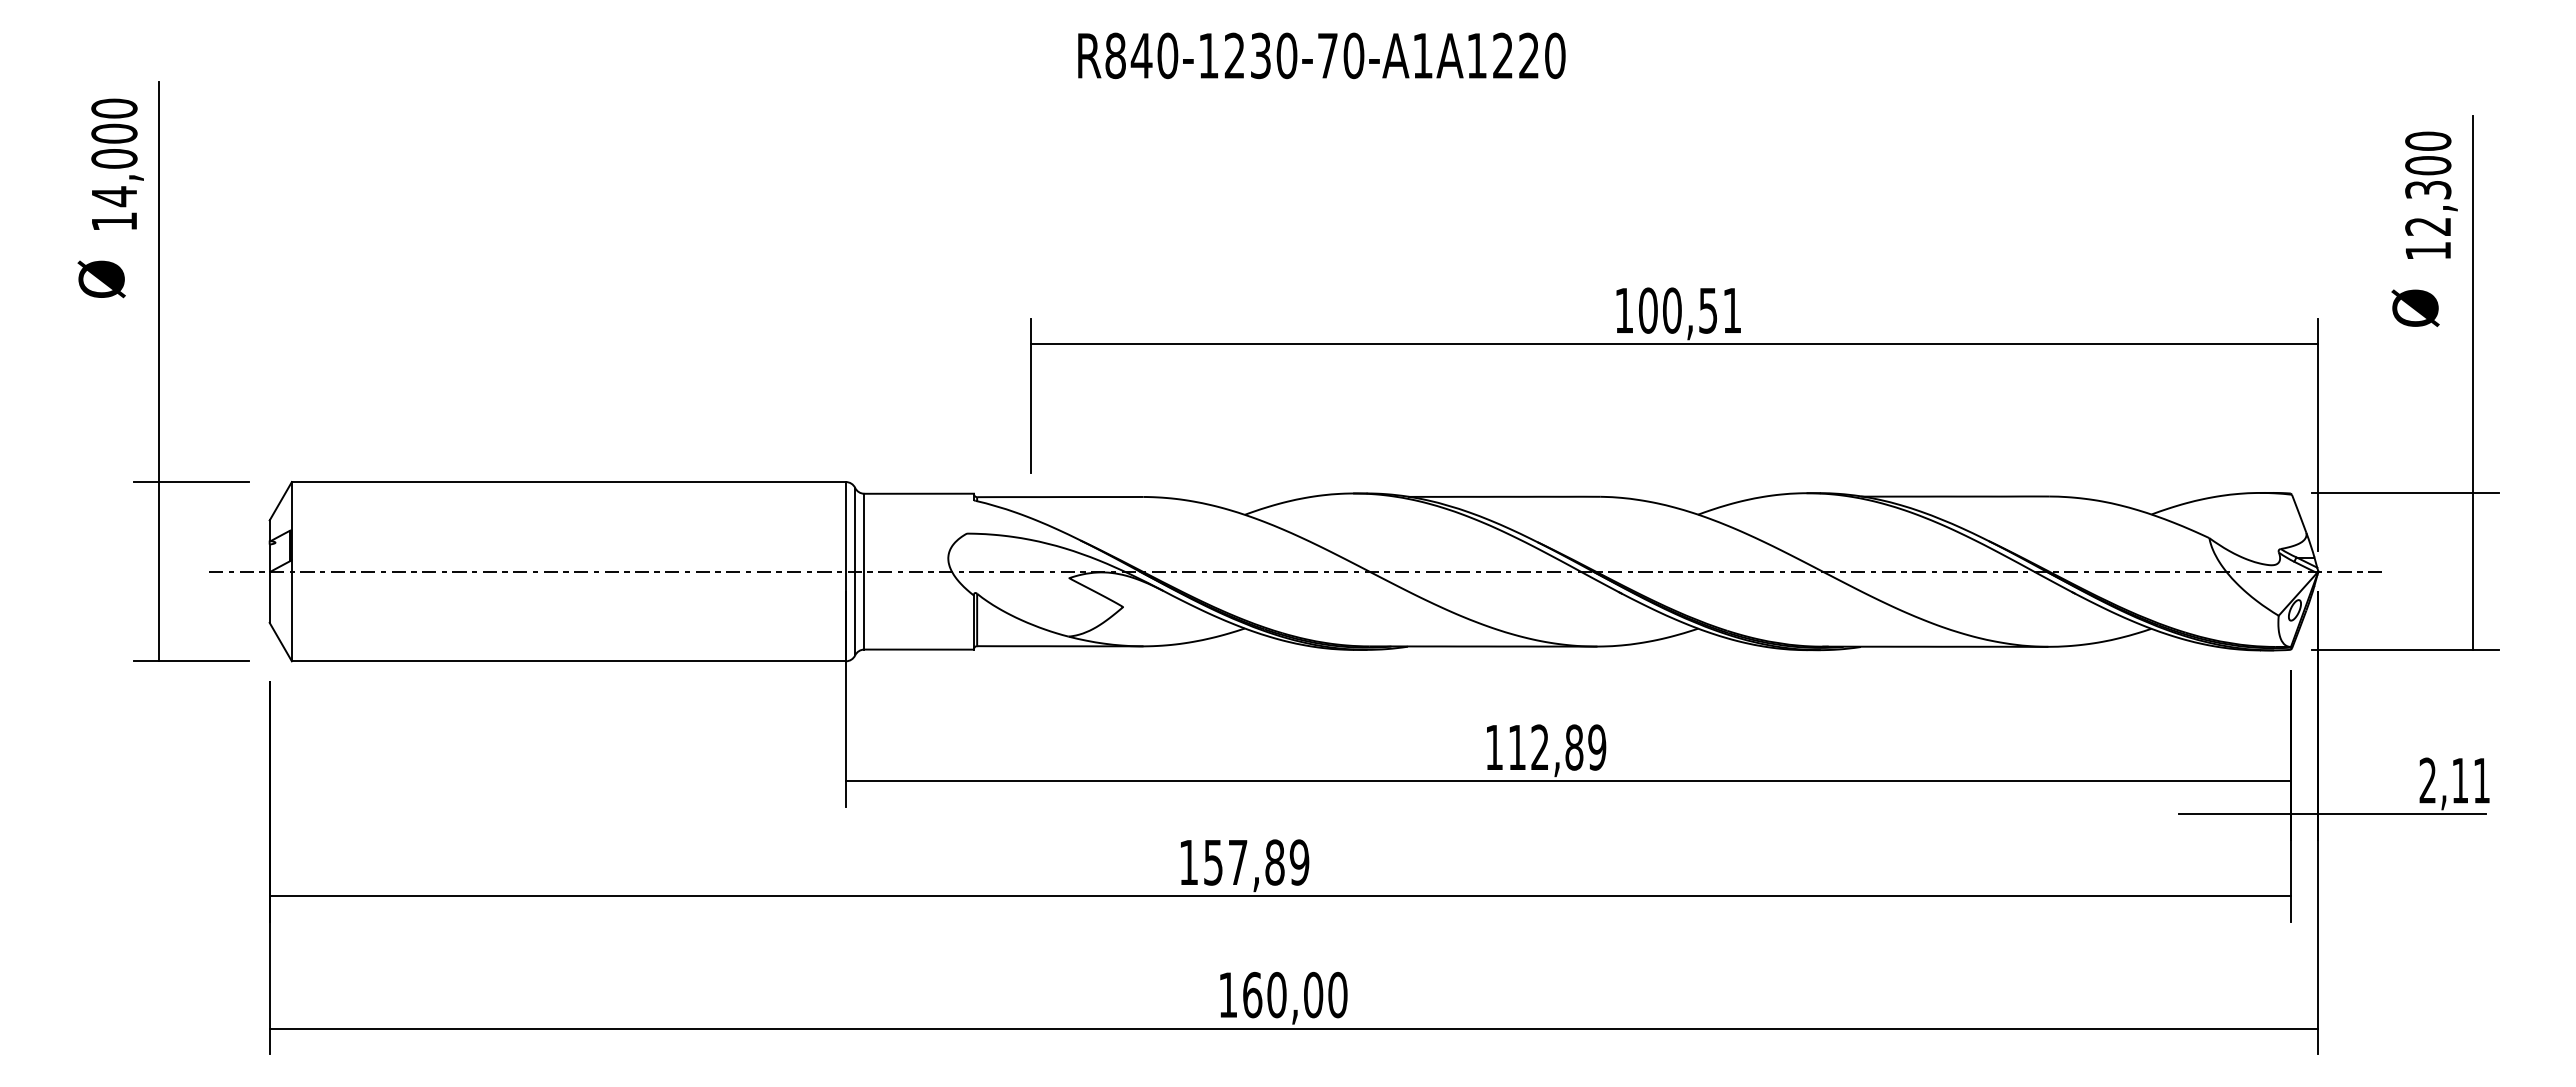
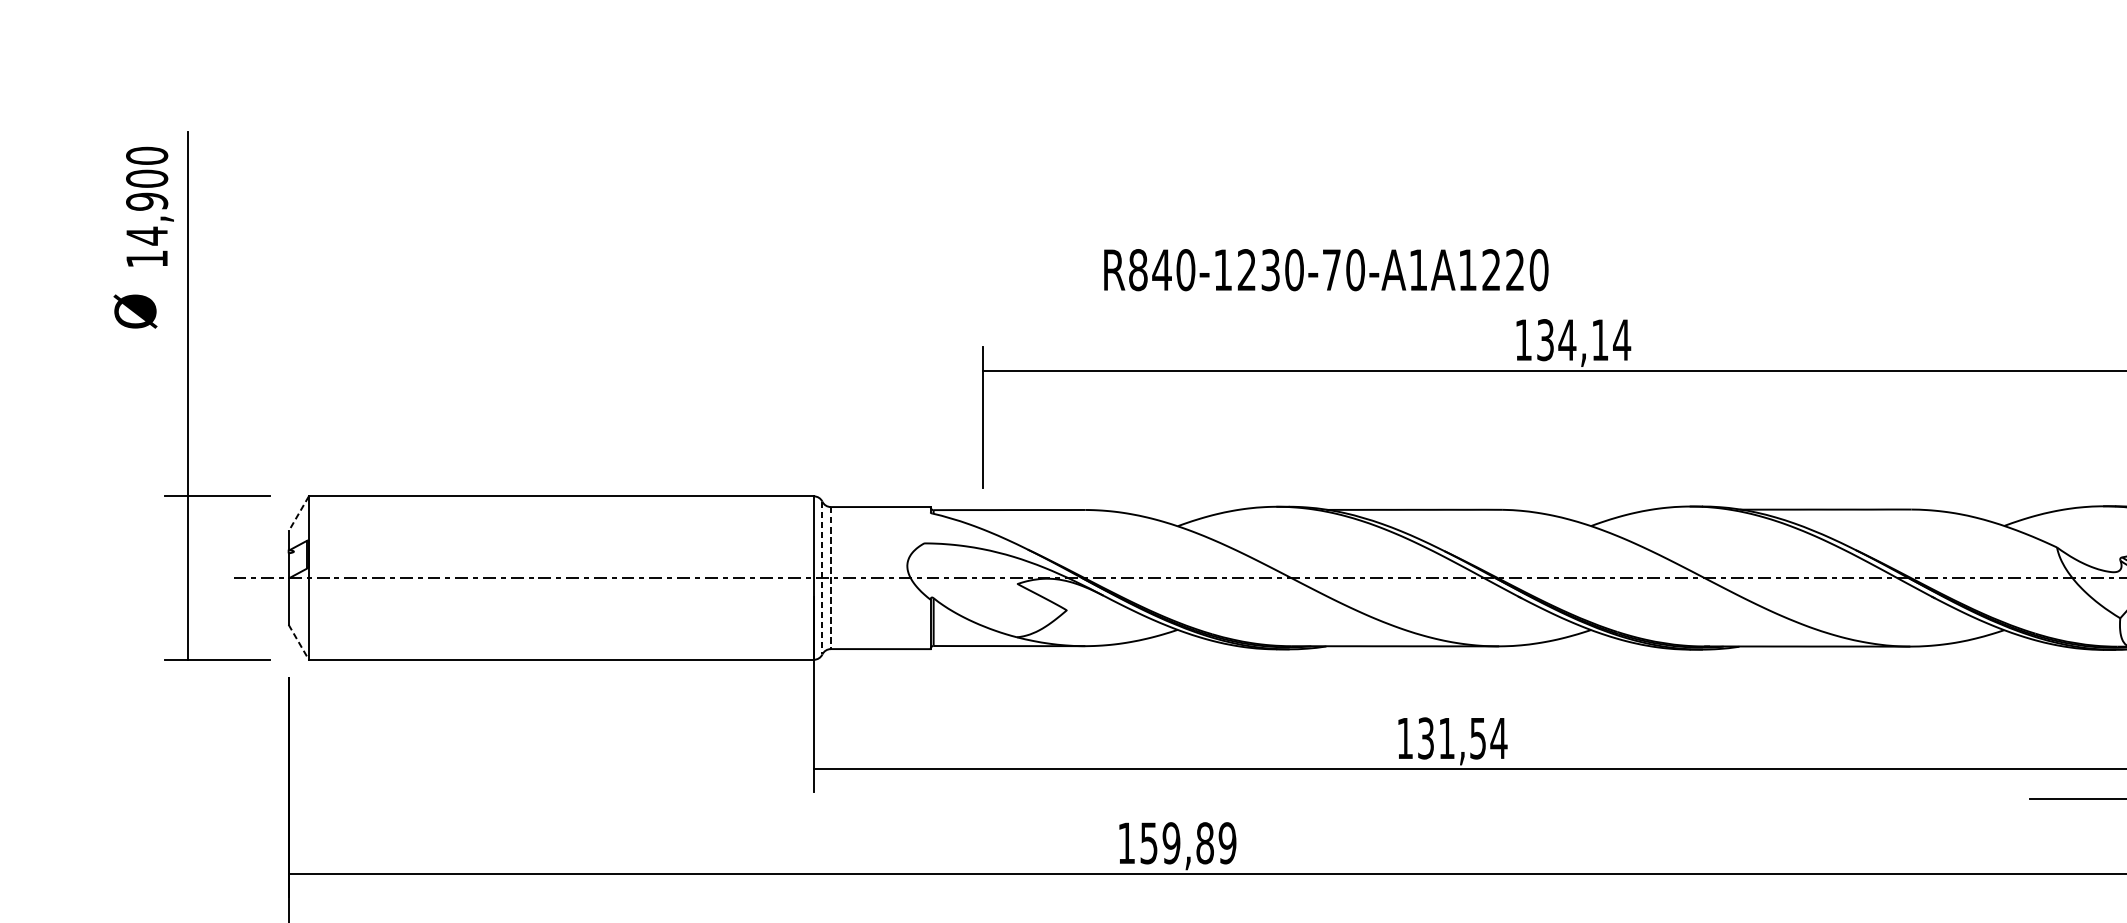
text: (1321, 55) -> (1325, 269), moved
text: (114, 158) -> (147, 201), 14,000 -> 14,900
text: (1690, 310) -> (1583, 339), 100,51 -> 134,14
line: (280, 501) -> (298, 514), solid -> dashed
line: (855, 571) -> (822, 577), solid -> dashed
line: (864, 571) -> (830, 577), solid -> dashed
line: (281, 642) -> (299, 642), solid -> dashed
text: (1557, 747) -> (1462, 738), 112,89 -> 131,54
text: (1237, 862) -> (1170, 843), 157,89 -> 159,89

